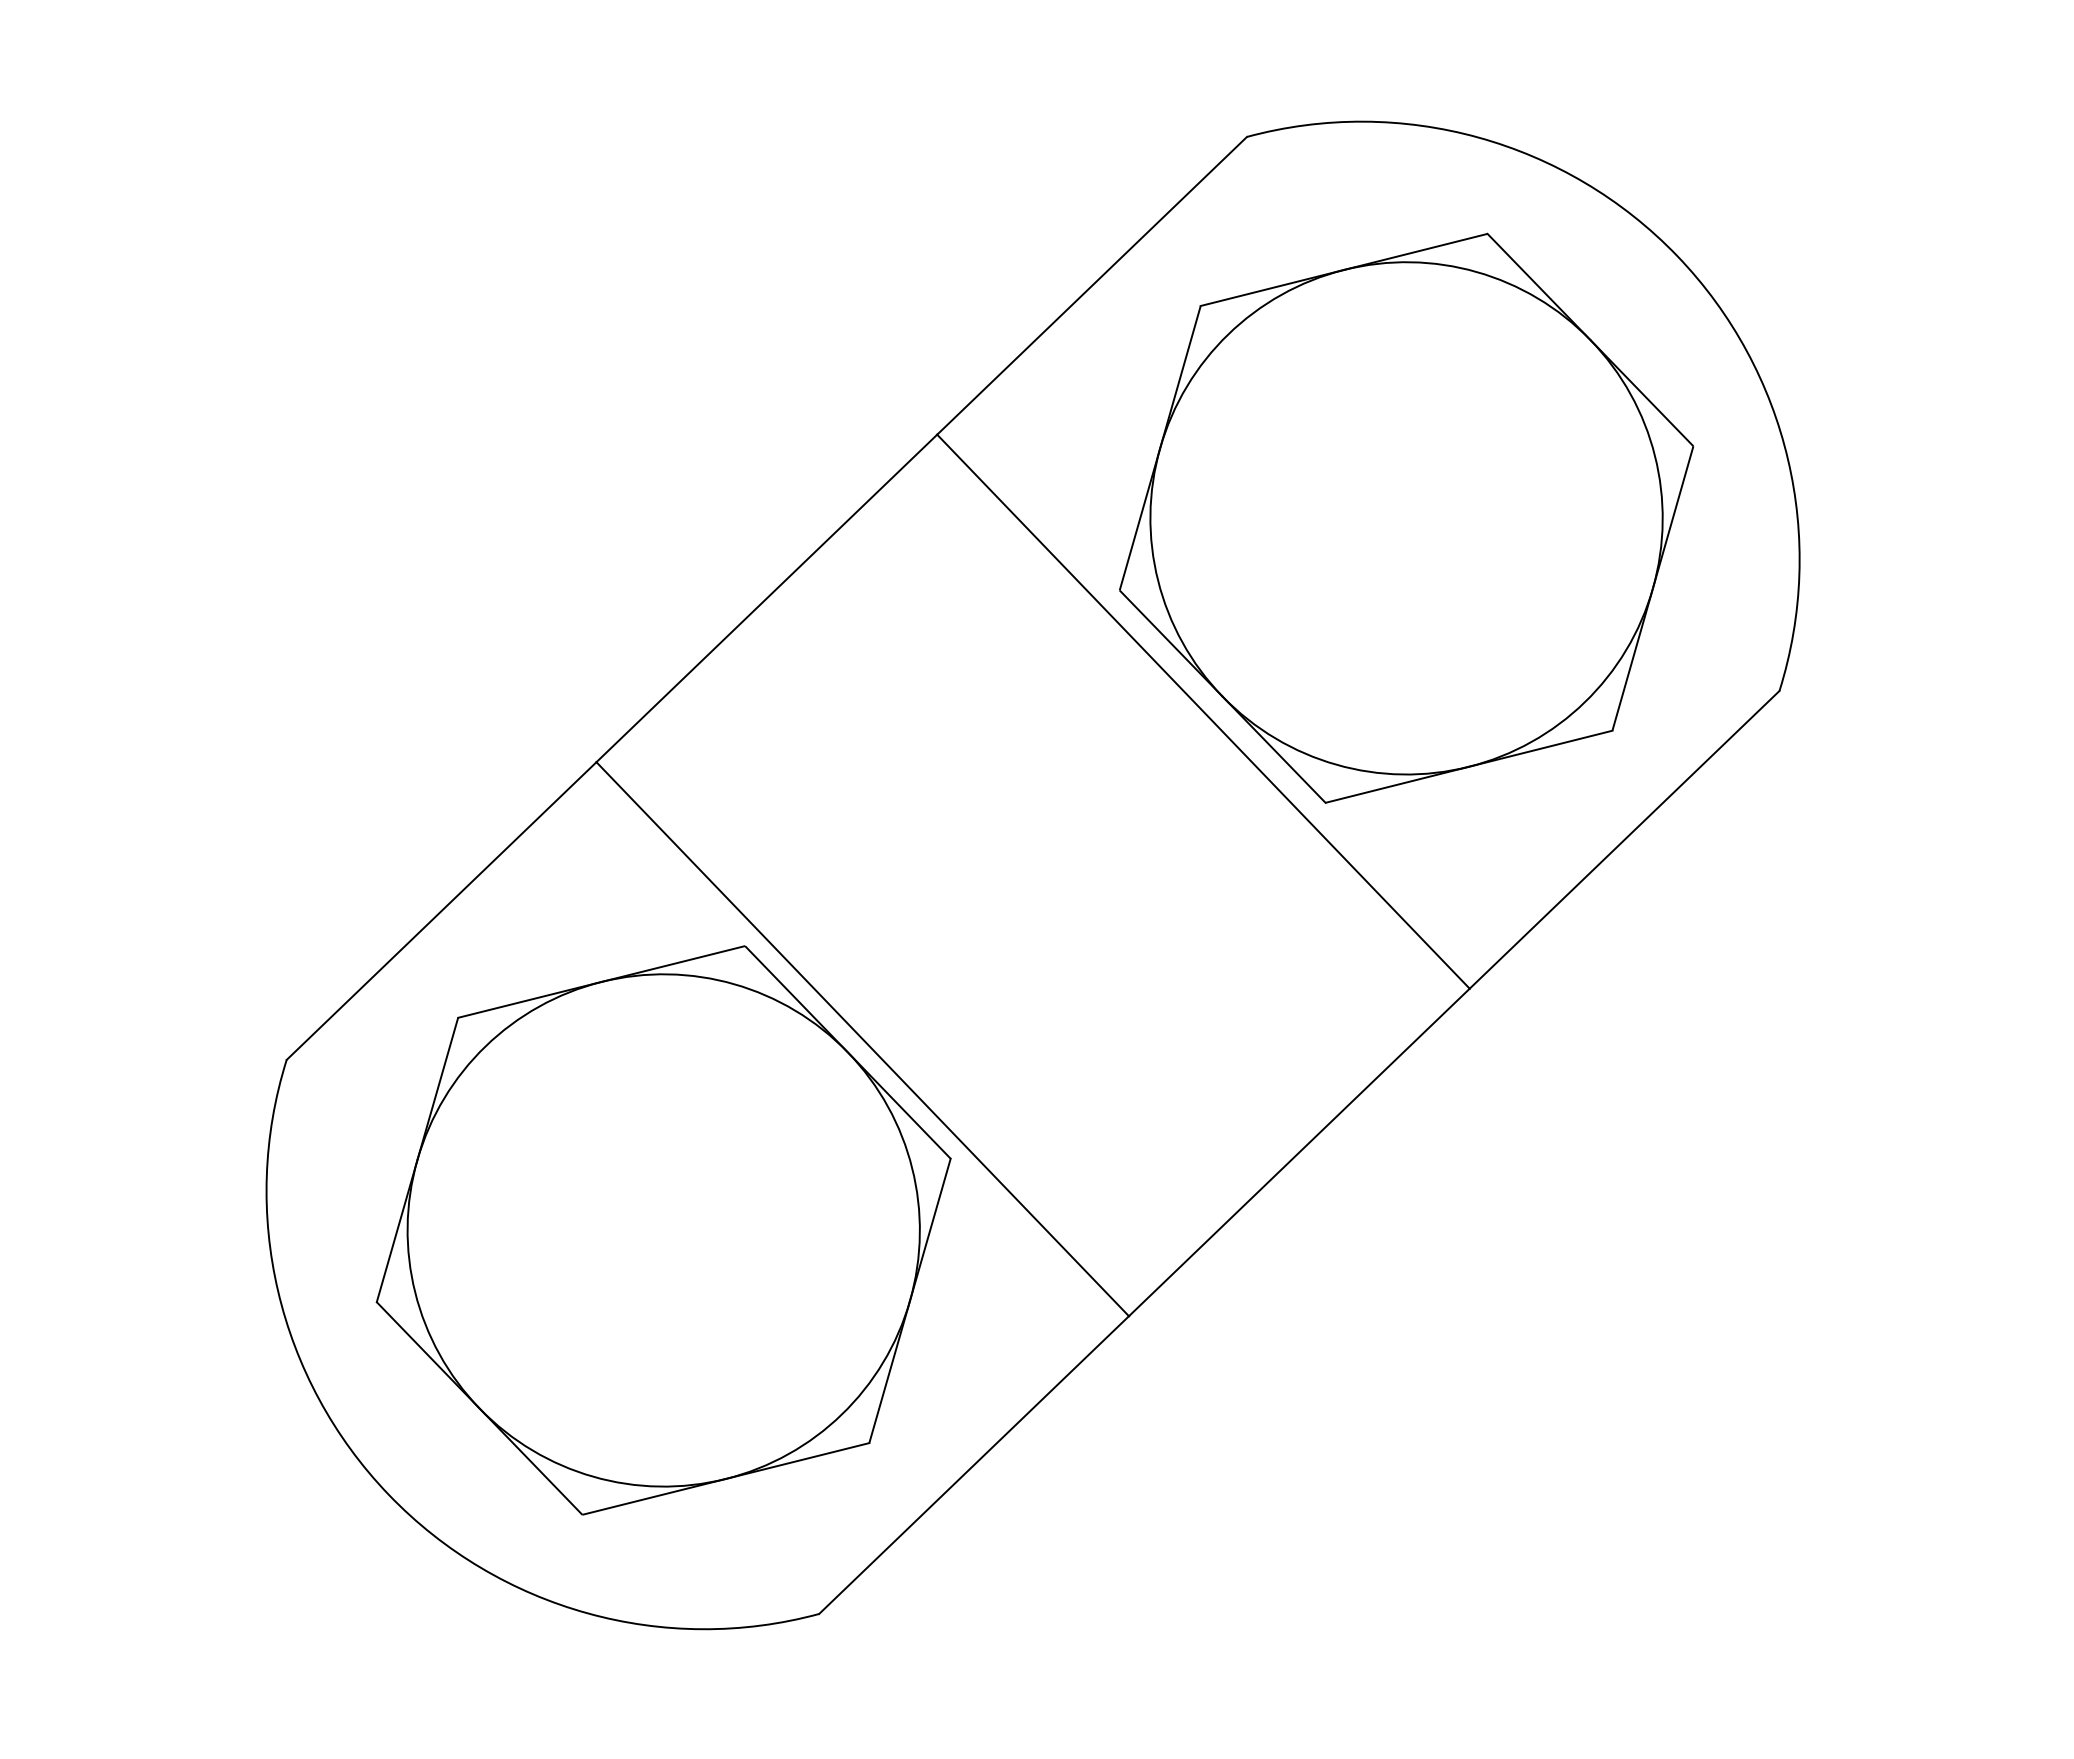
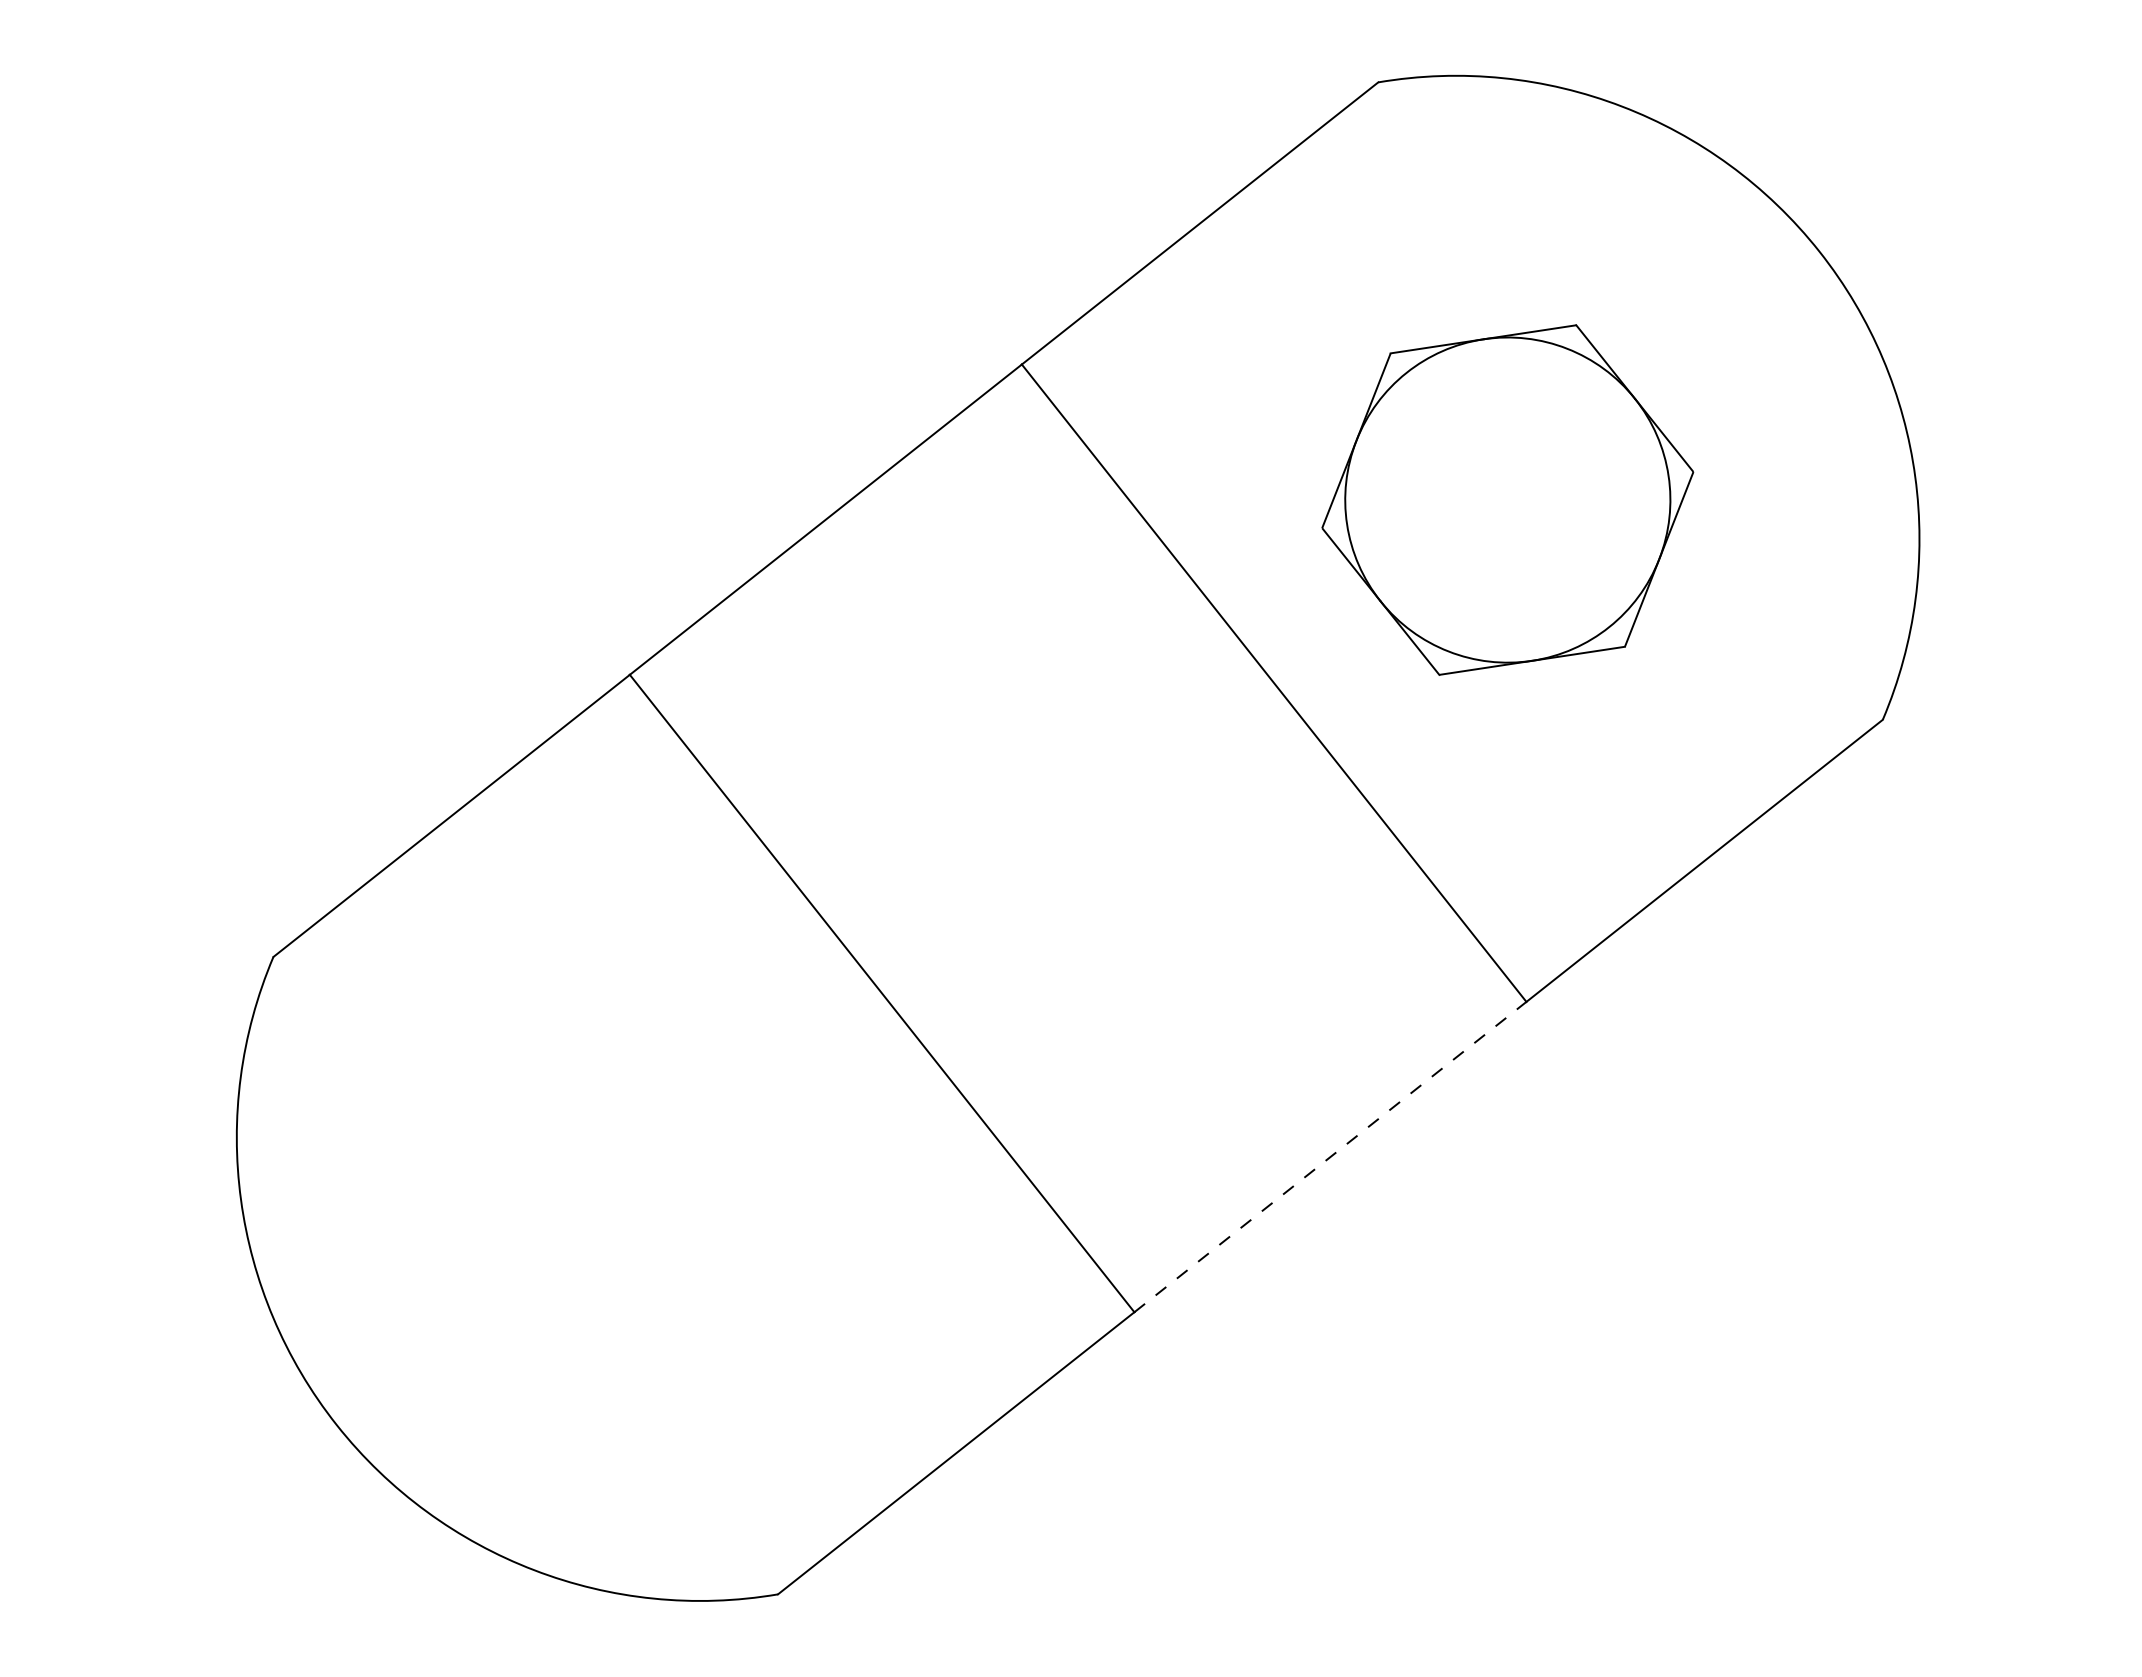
part: (1406, 517) -> (1507, 499), size x0.6
line: (1299, 1152) -> (1330, 1157), solid -> dashed
part: (663, 1230) -> (652, 1174), removed

